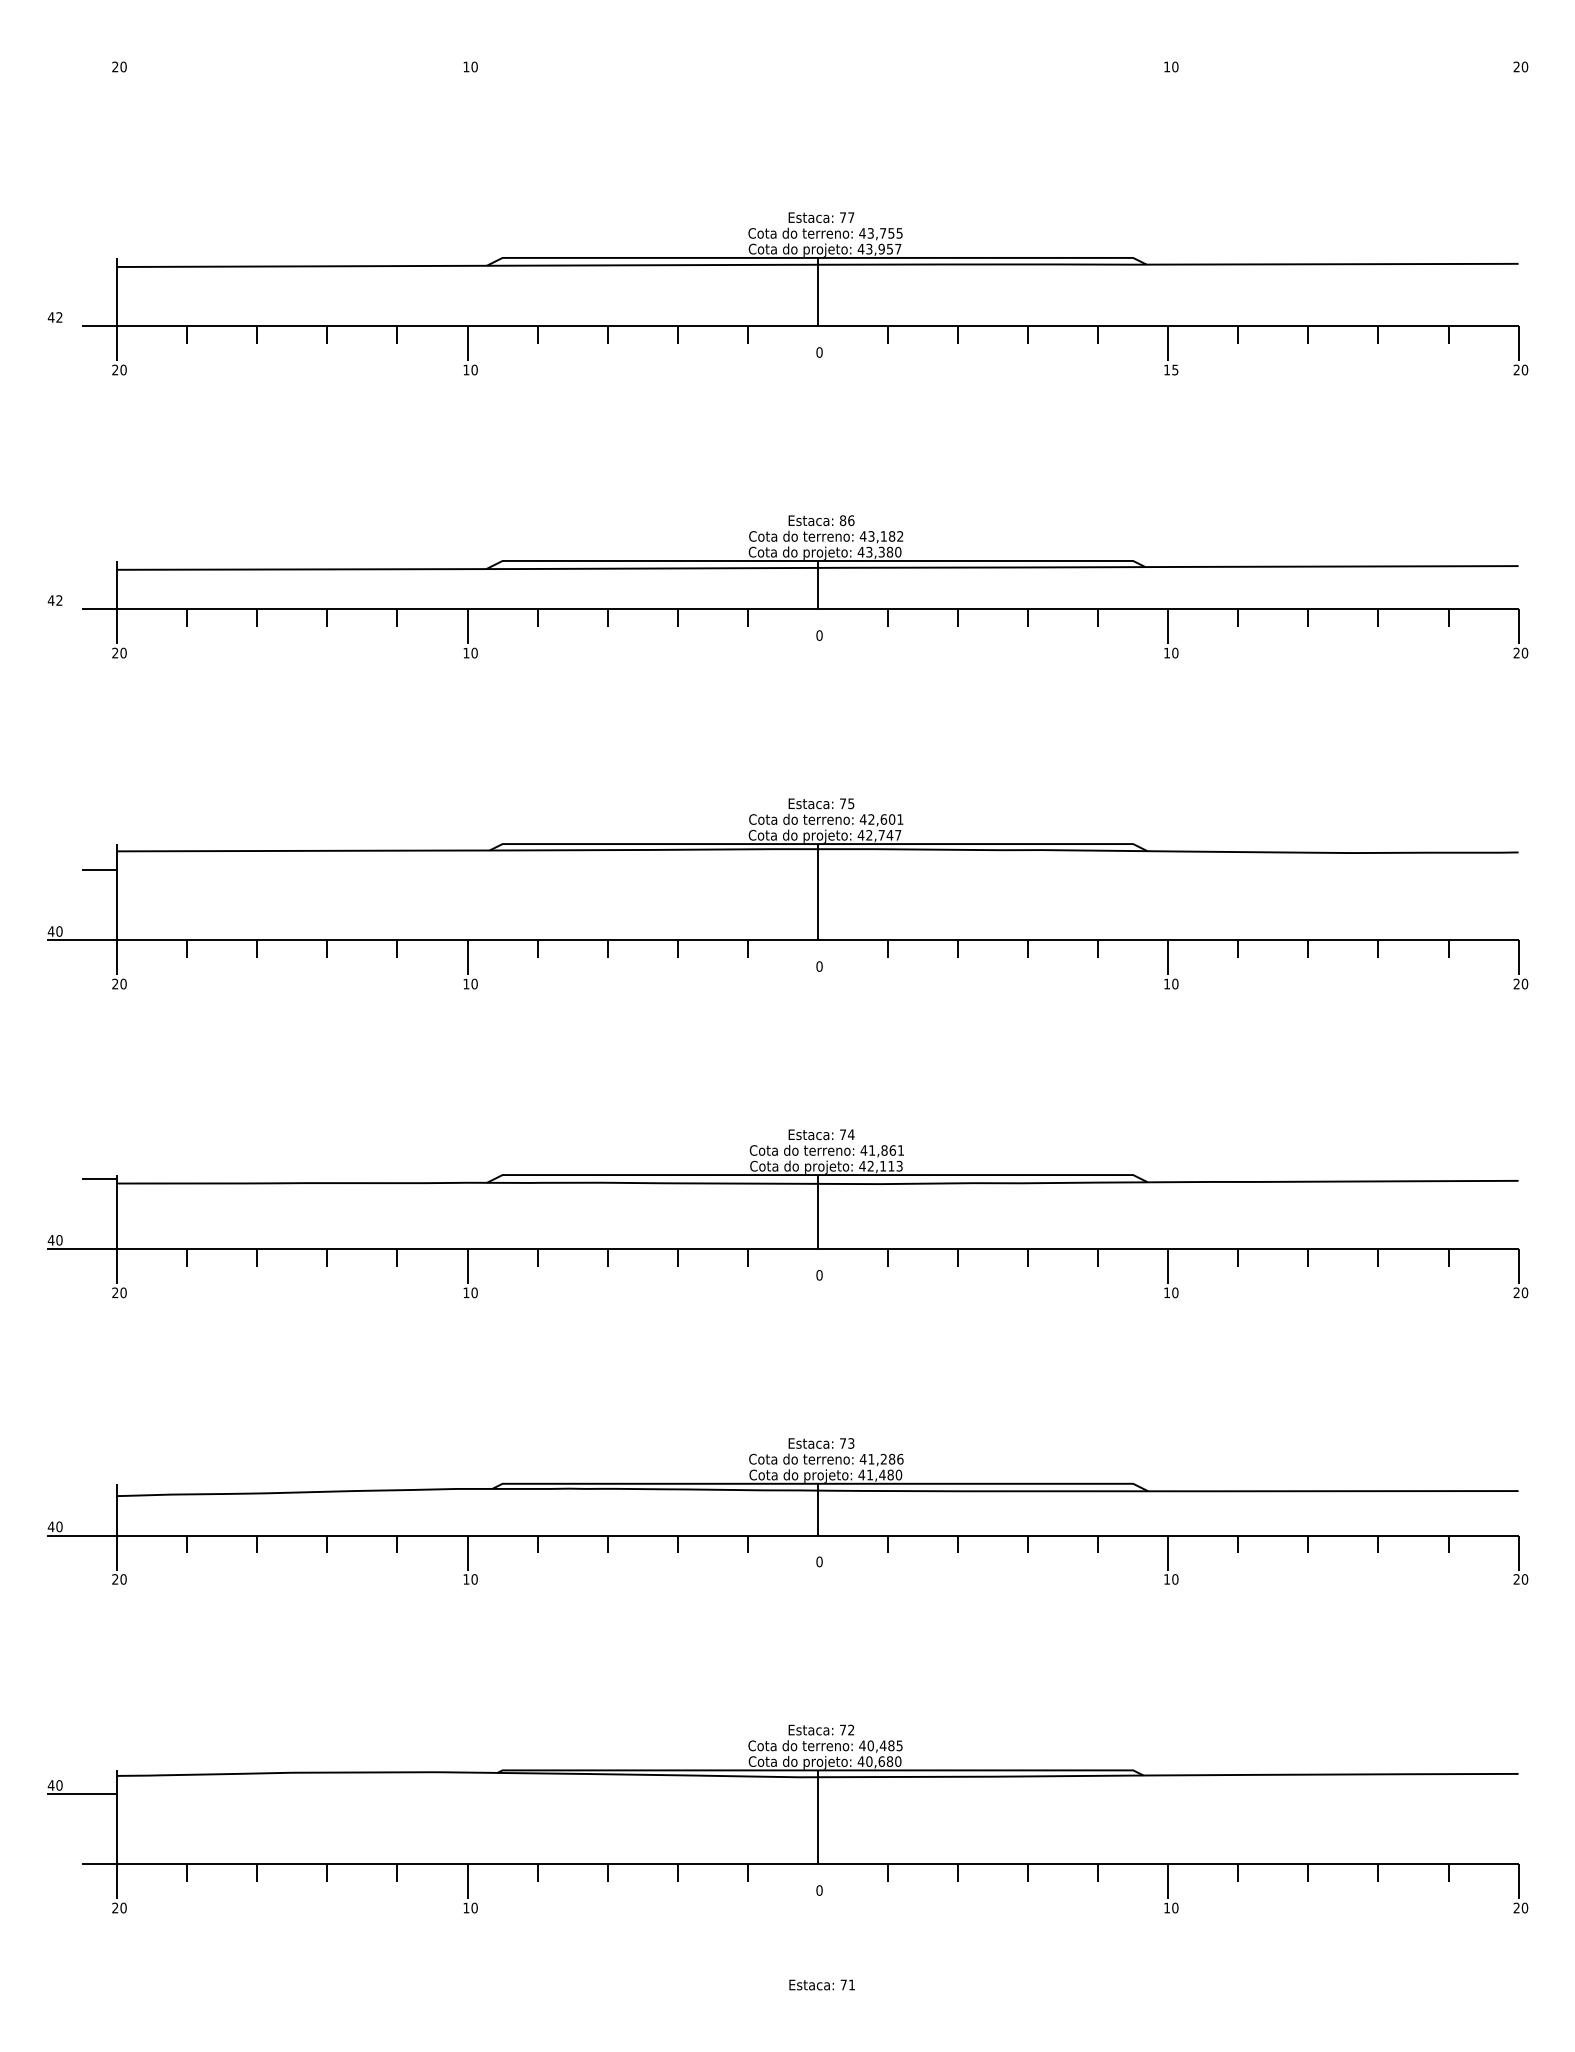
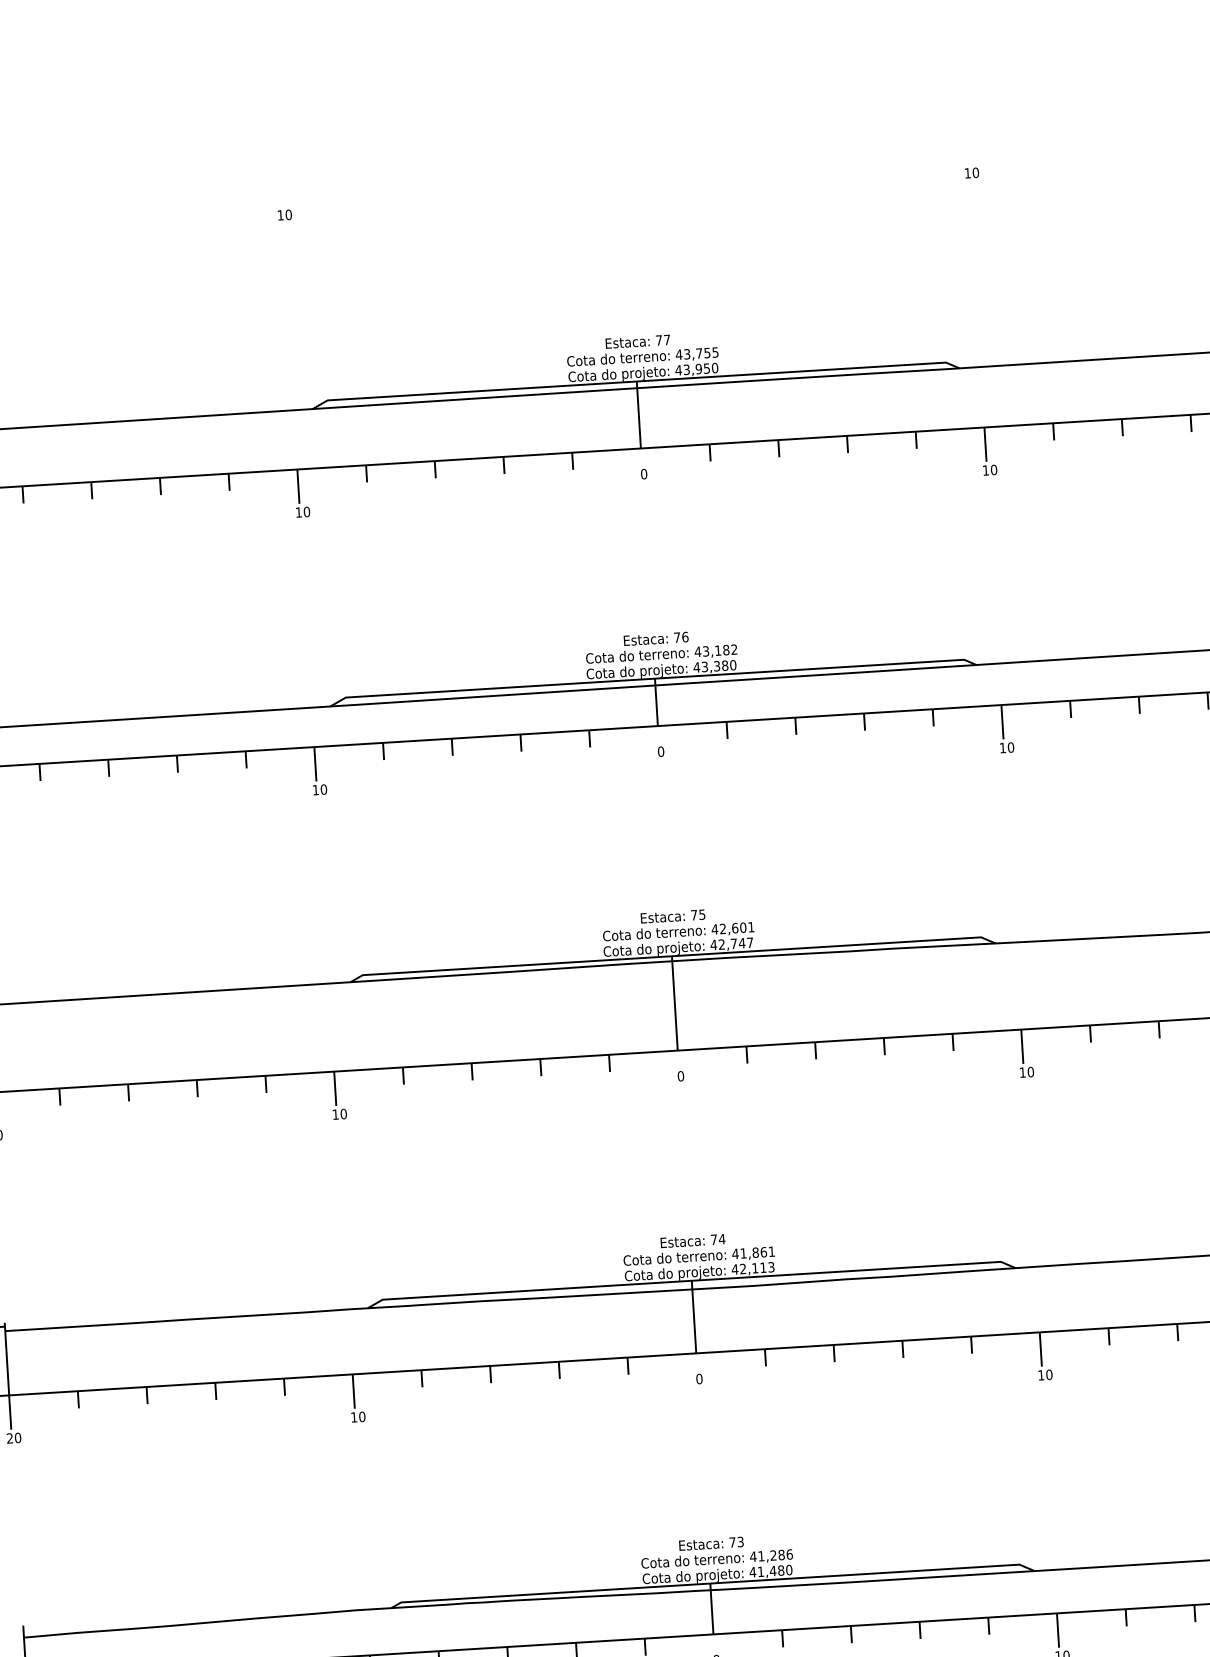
text: (898, 248) -> (715, 367), 43,957 -> 43,950
text: (1175, 369) -> (994, 469), 15 -> 10
text: (843, 520) -> (677, 637), 86 -> 76

